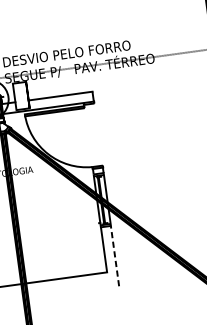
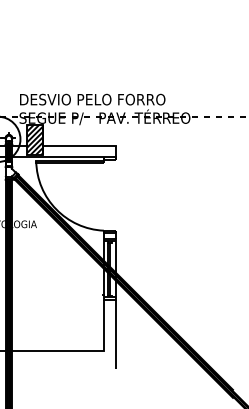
hatch: (20, 95) -> (34, 139), added
line: (114, 255) -> (115, 333), dashed -> solid

